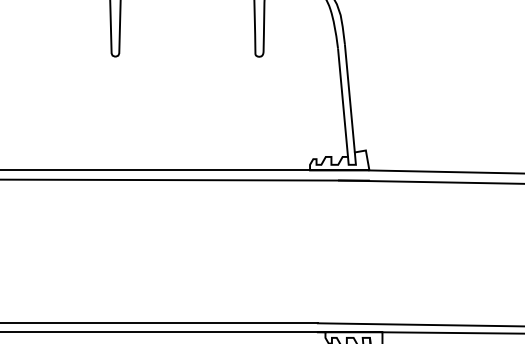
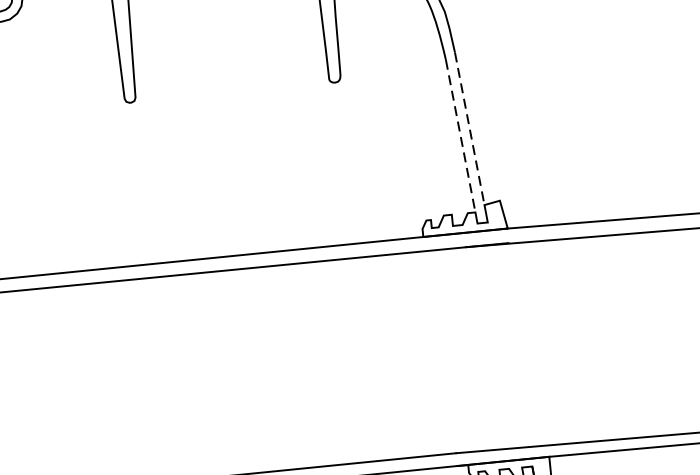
line: (349, 98) -> (469, 129), solid -> dashed
line: (343, 103) -> (461, 137), solid -> dashed

